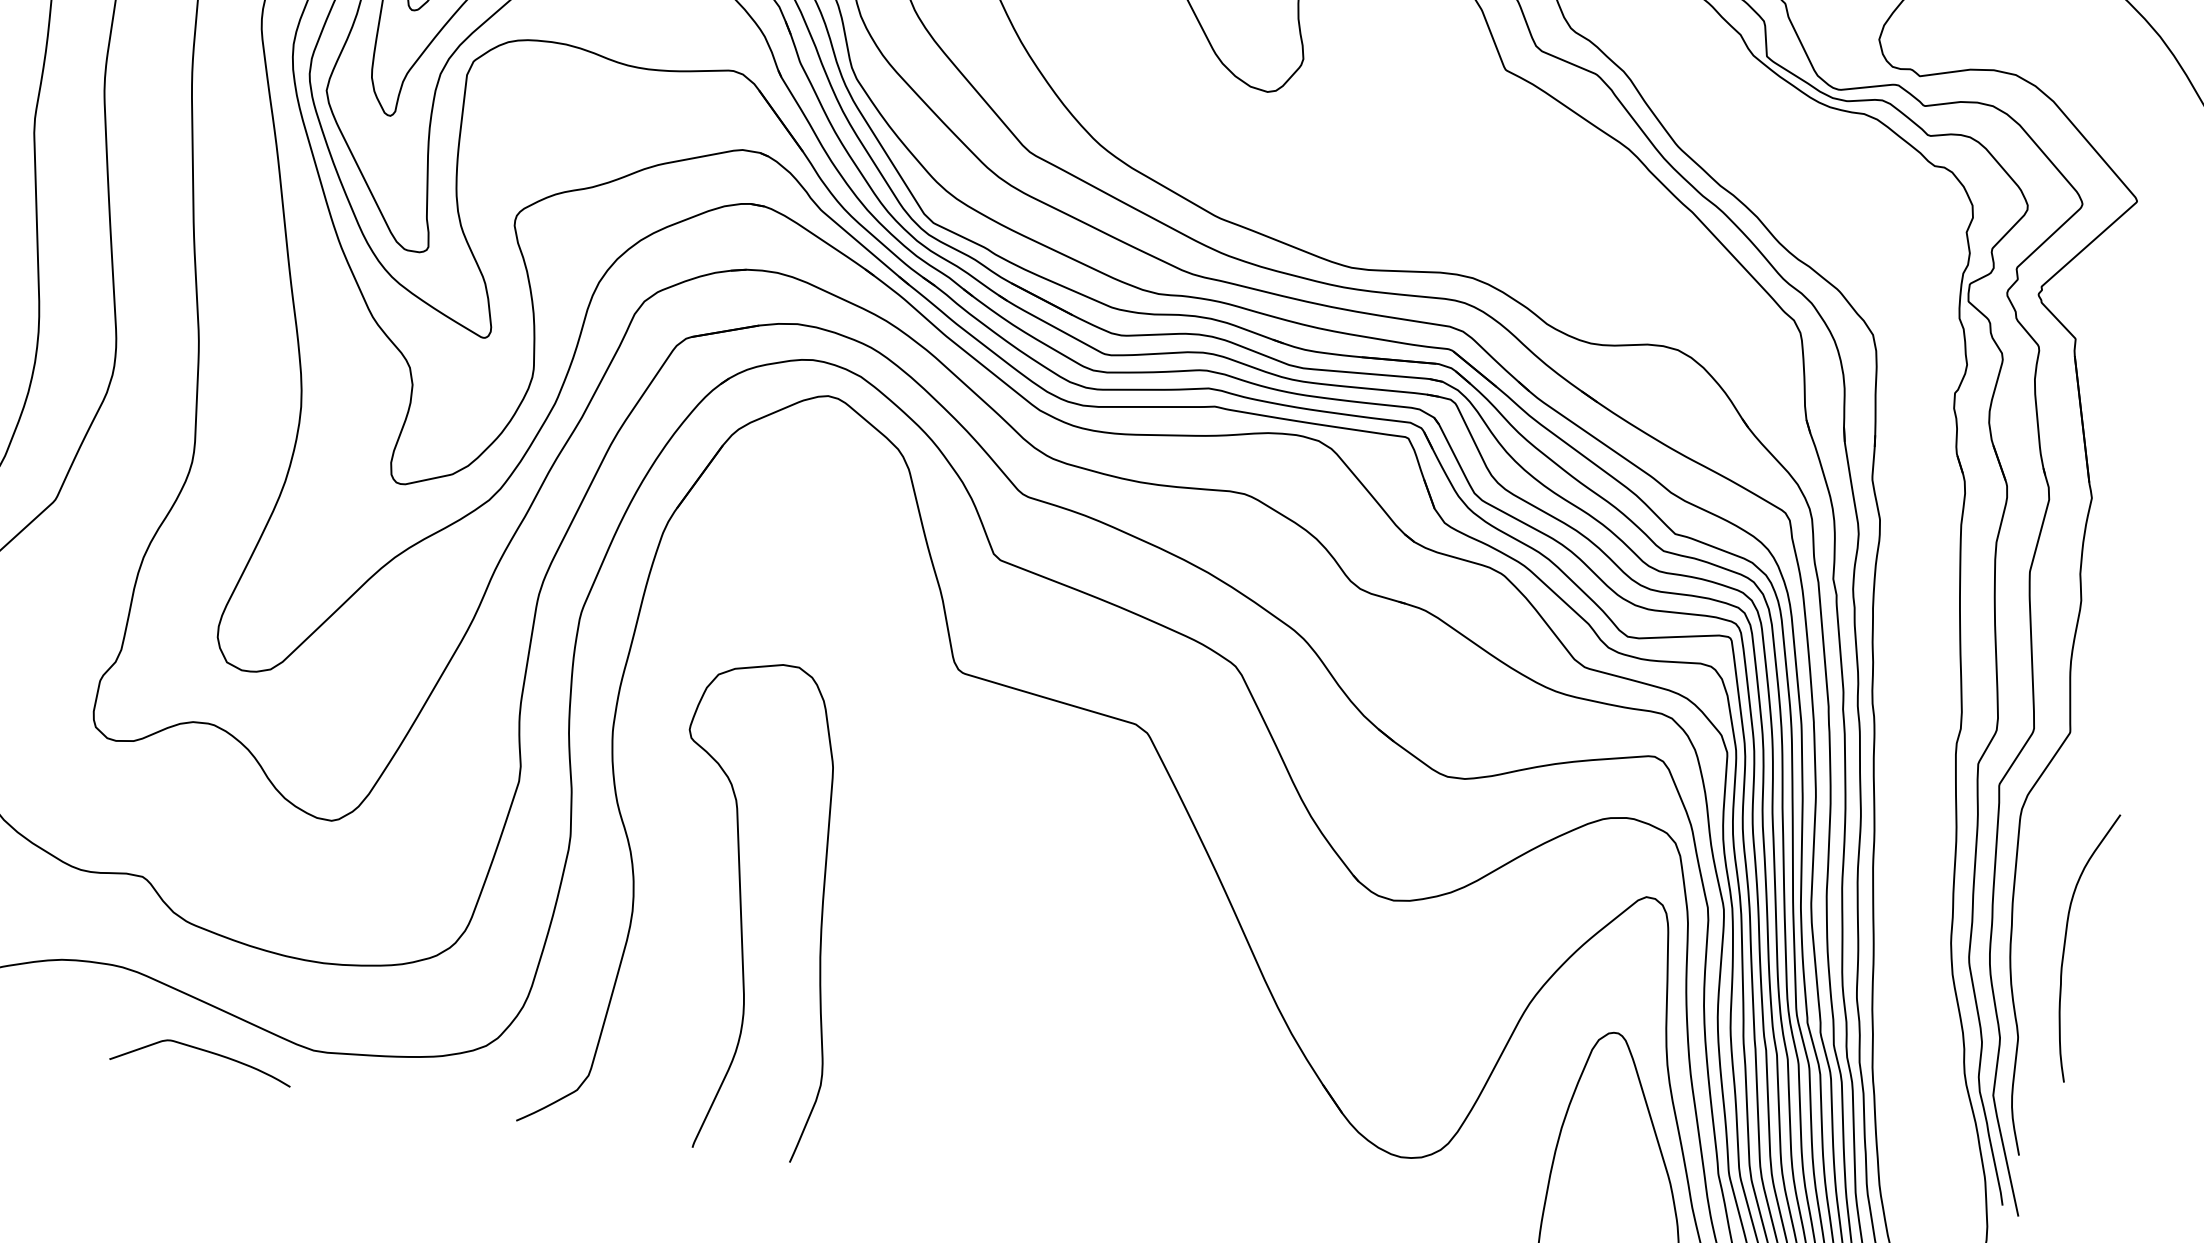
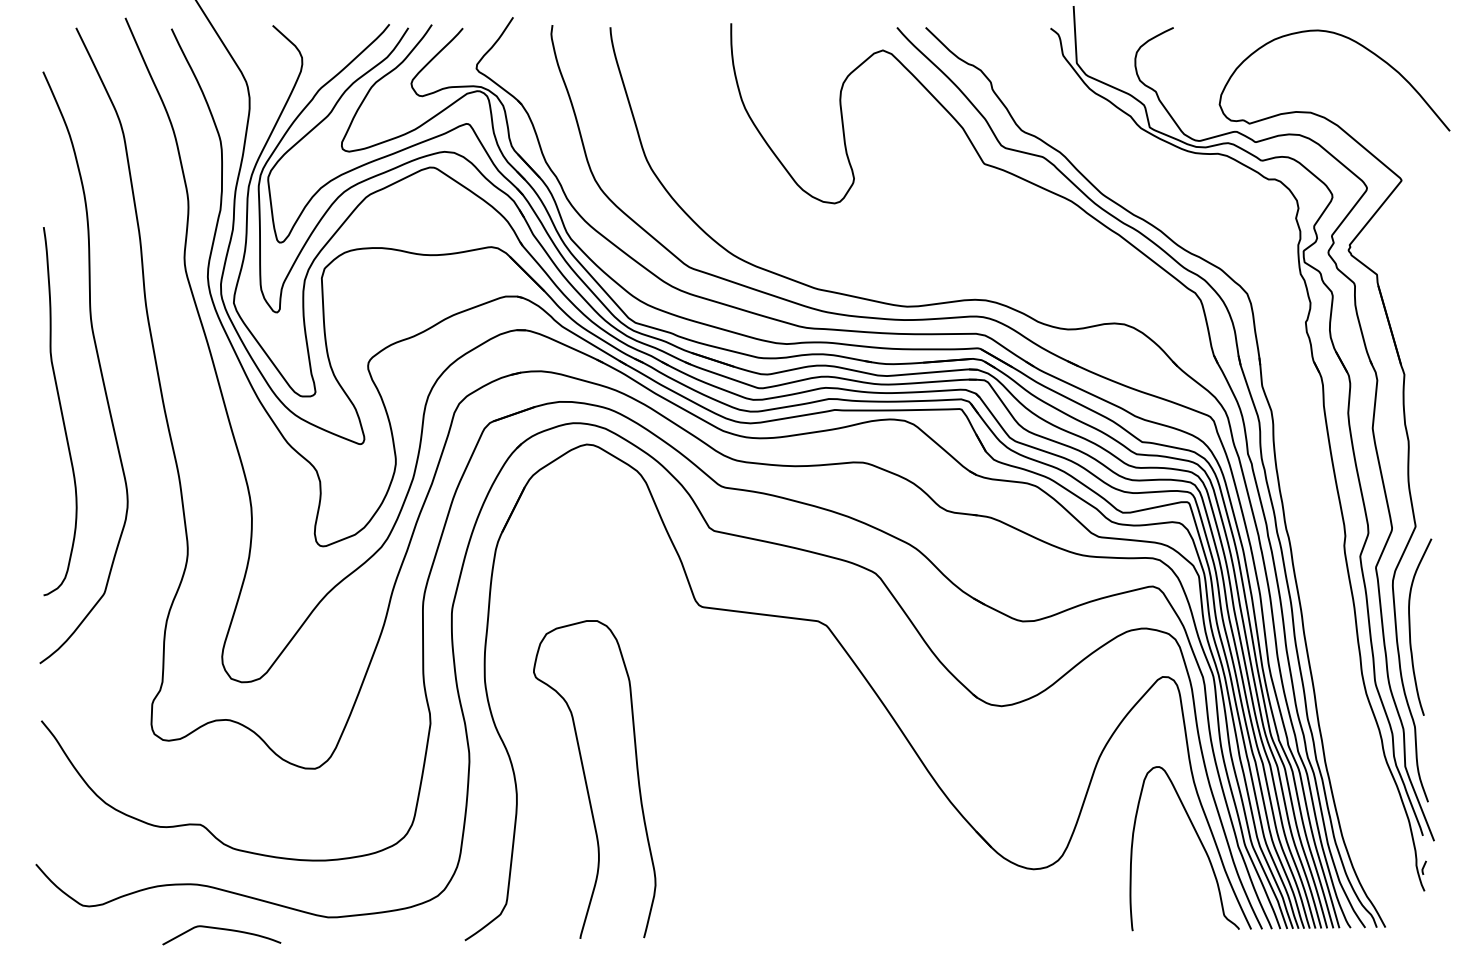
curve: (2066, 943) -> (1410, 626), moved
curve: (207, 1053) -> (224, 930), moved

